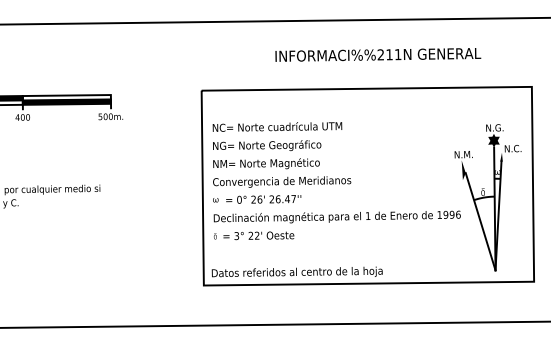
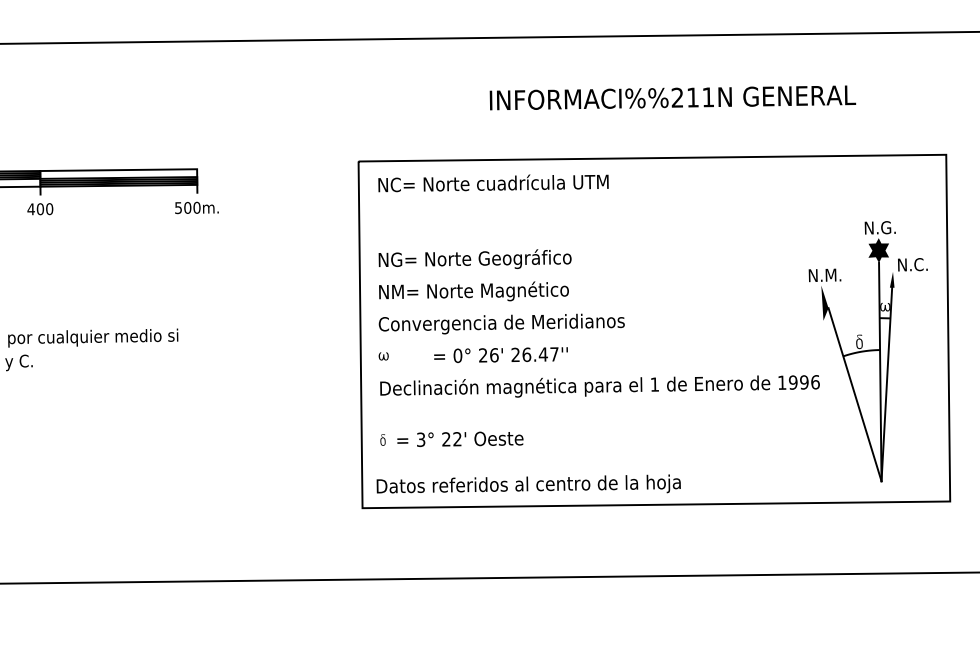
text: (277, 126) -> (493, 182), moved
text: (263, 199) -> (500, 355), moved
text: (254, 235) -> (452, 438), moved

